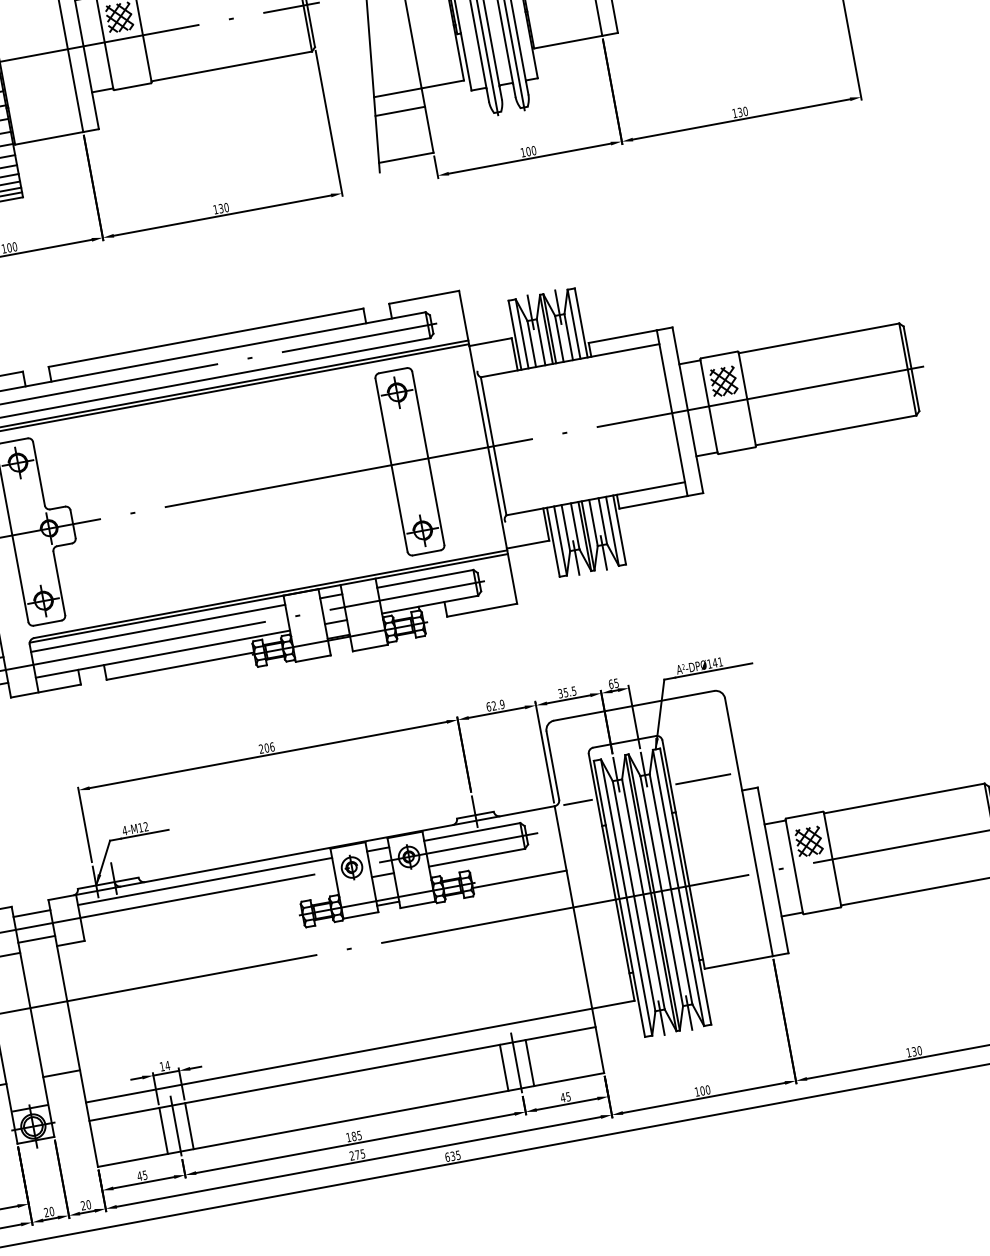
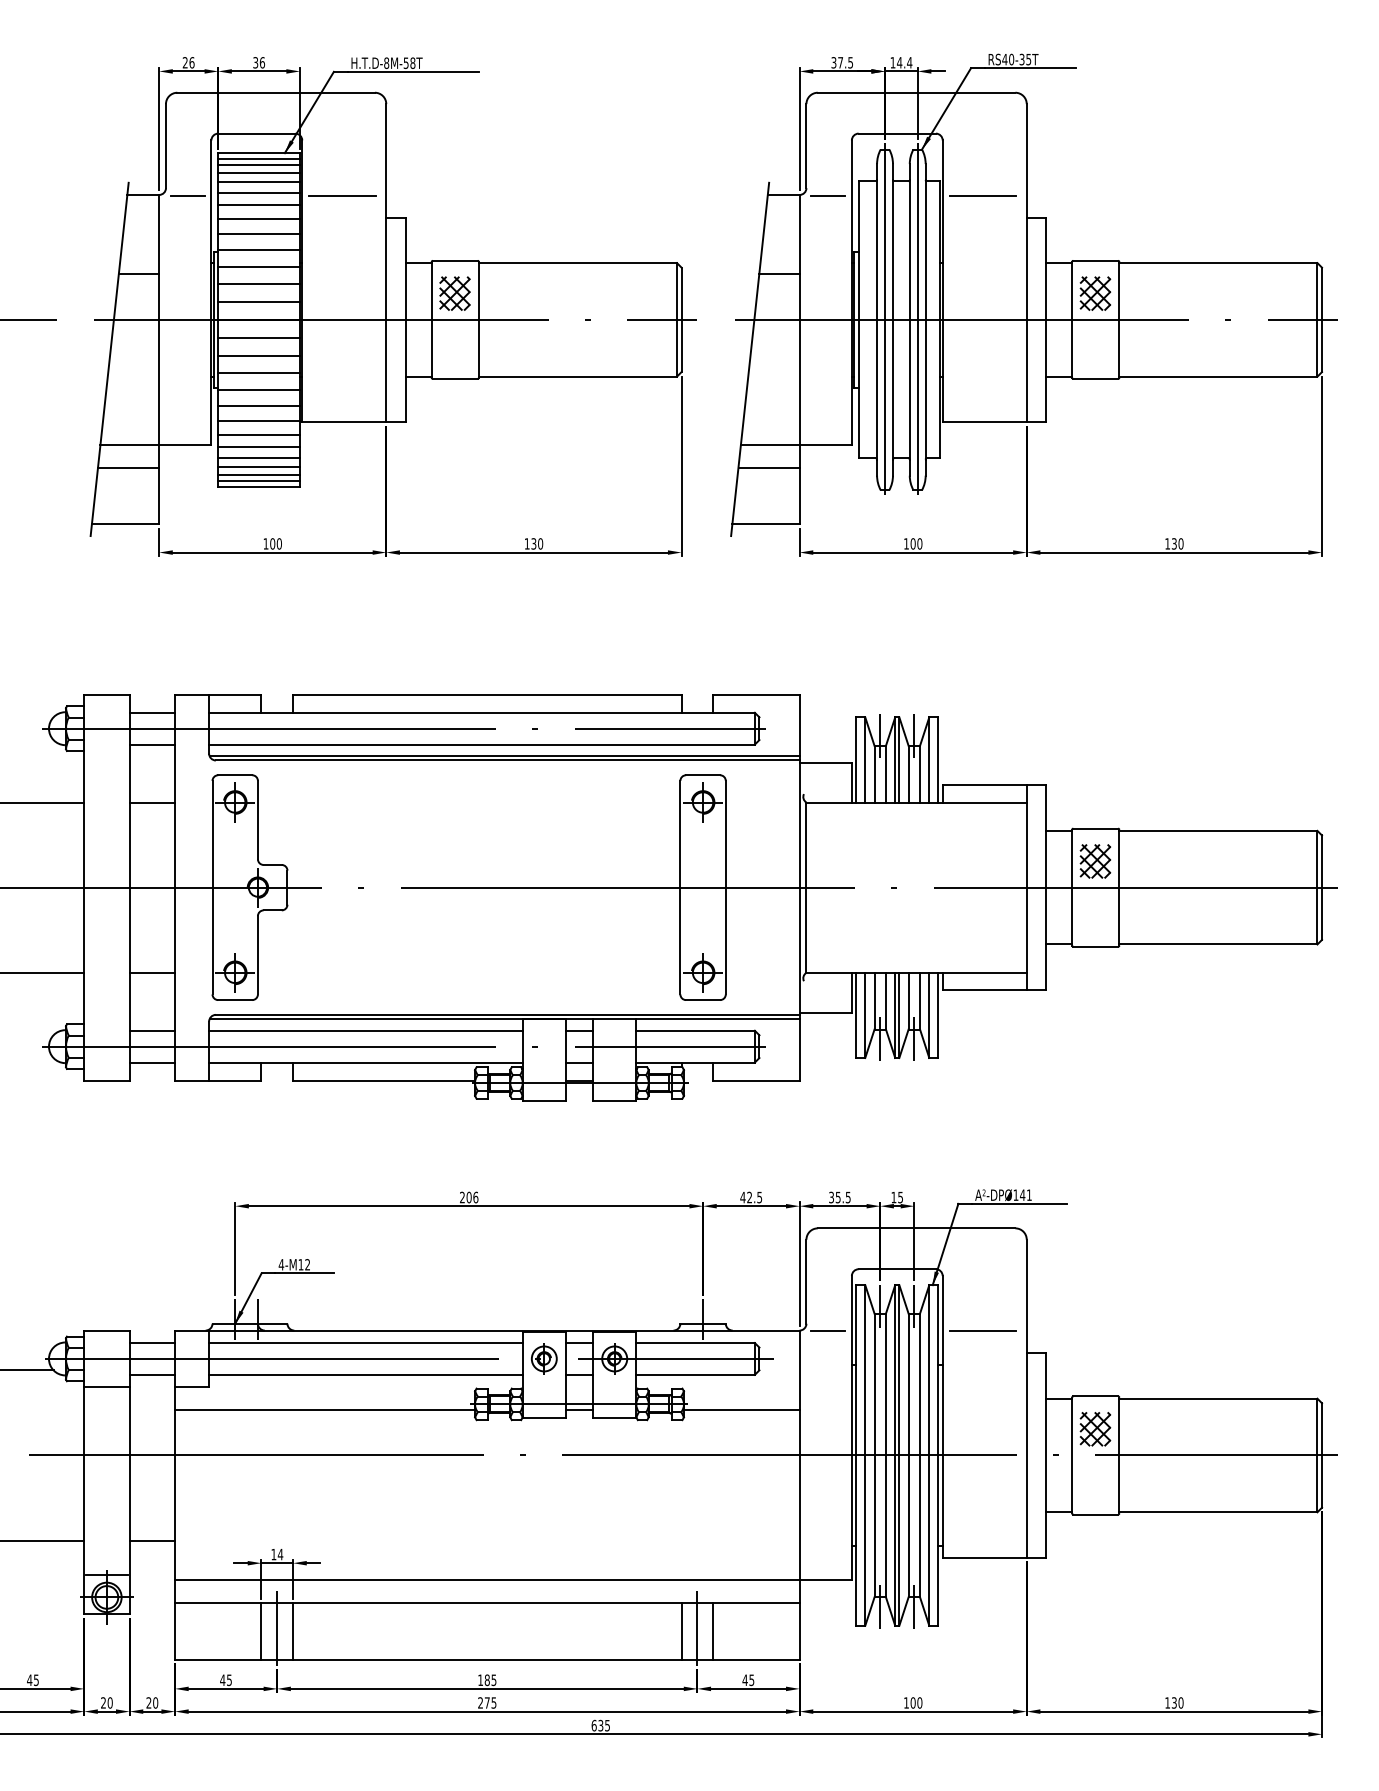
text: (610, 684) -> (893, 1197), 65 -> 15
text: (495, 705) -> (751, 1197), 62.9 -> 42.5
line: (209, 907) -> (365, 1374), added
line: (182, 942) -> (325, 1410), added

